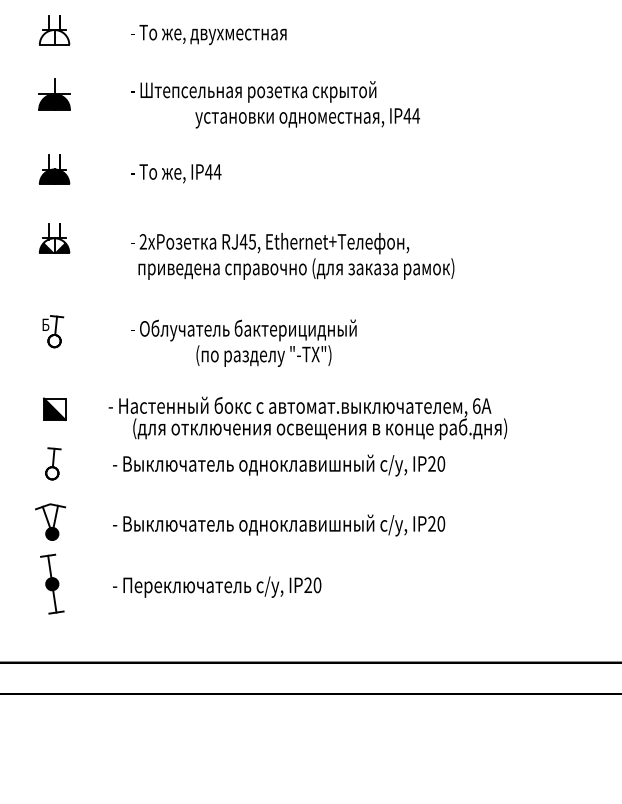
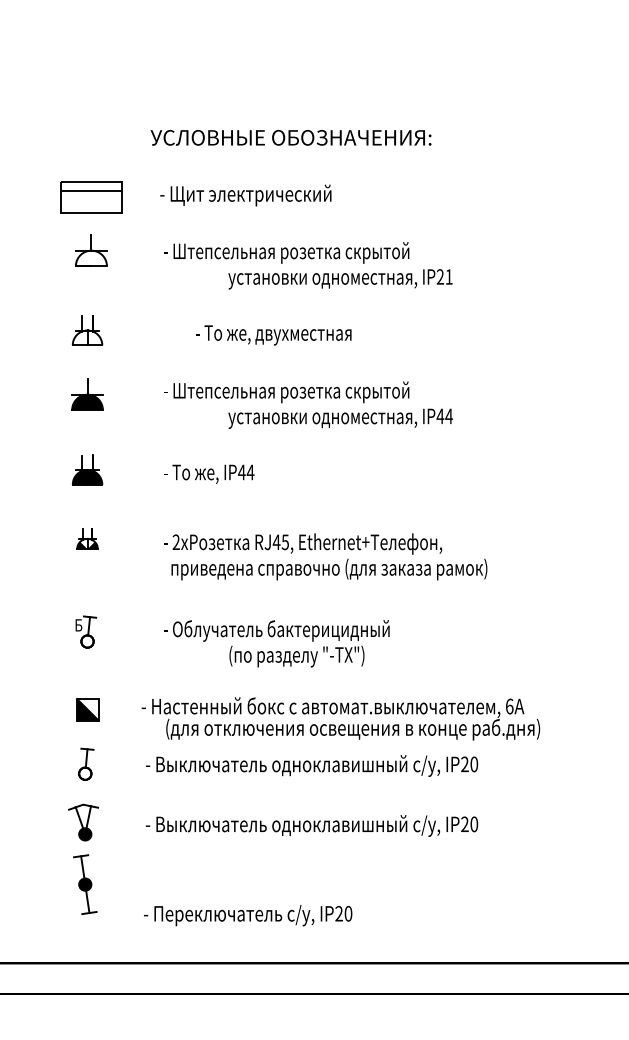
text: (208, 35) -> (273, 335), moved
part: (54, 238) -> (87, 538), size x0.7
text: (217, 587) -> (248, 915), moved

